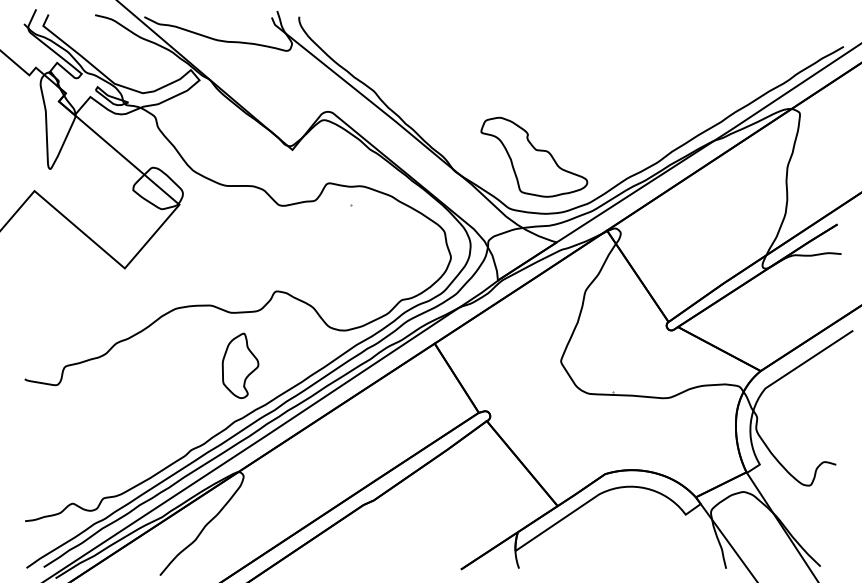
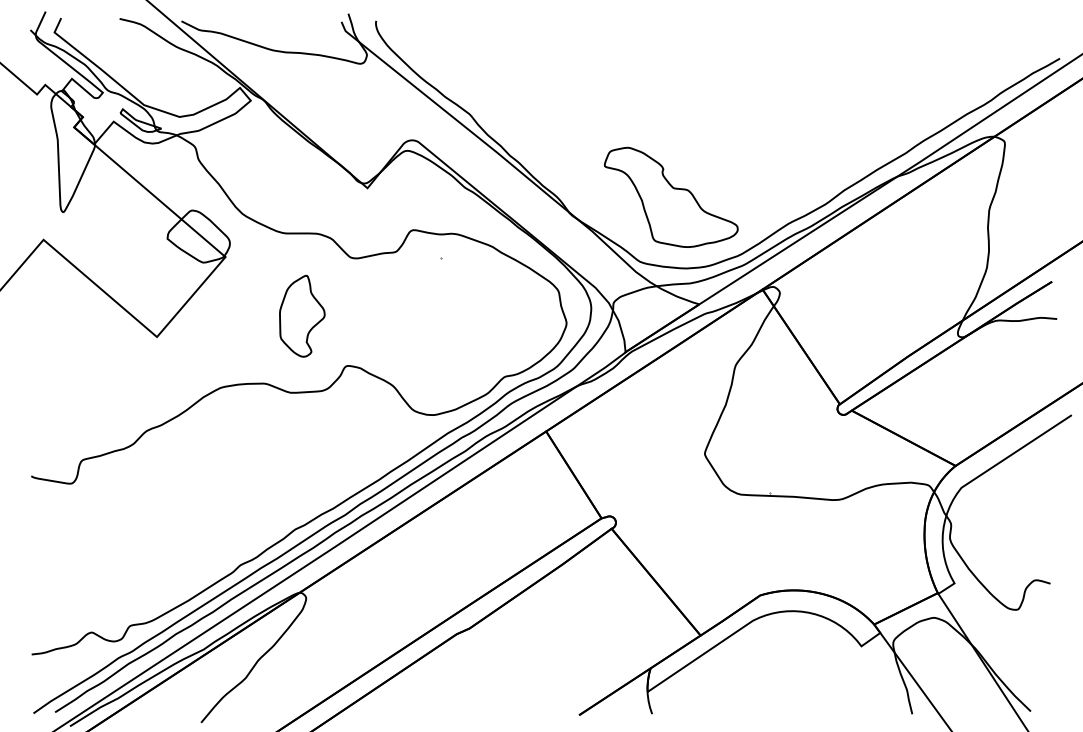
part: (240, 365) -> (302, 315), moved

